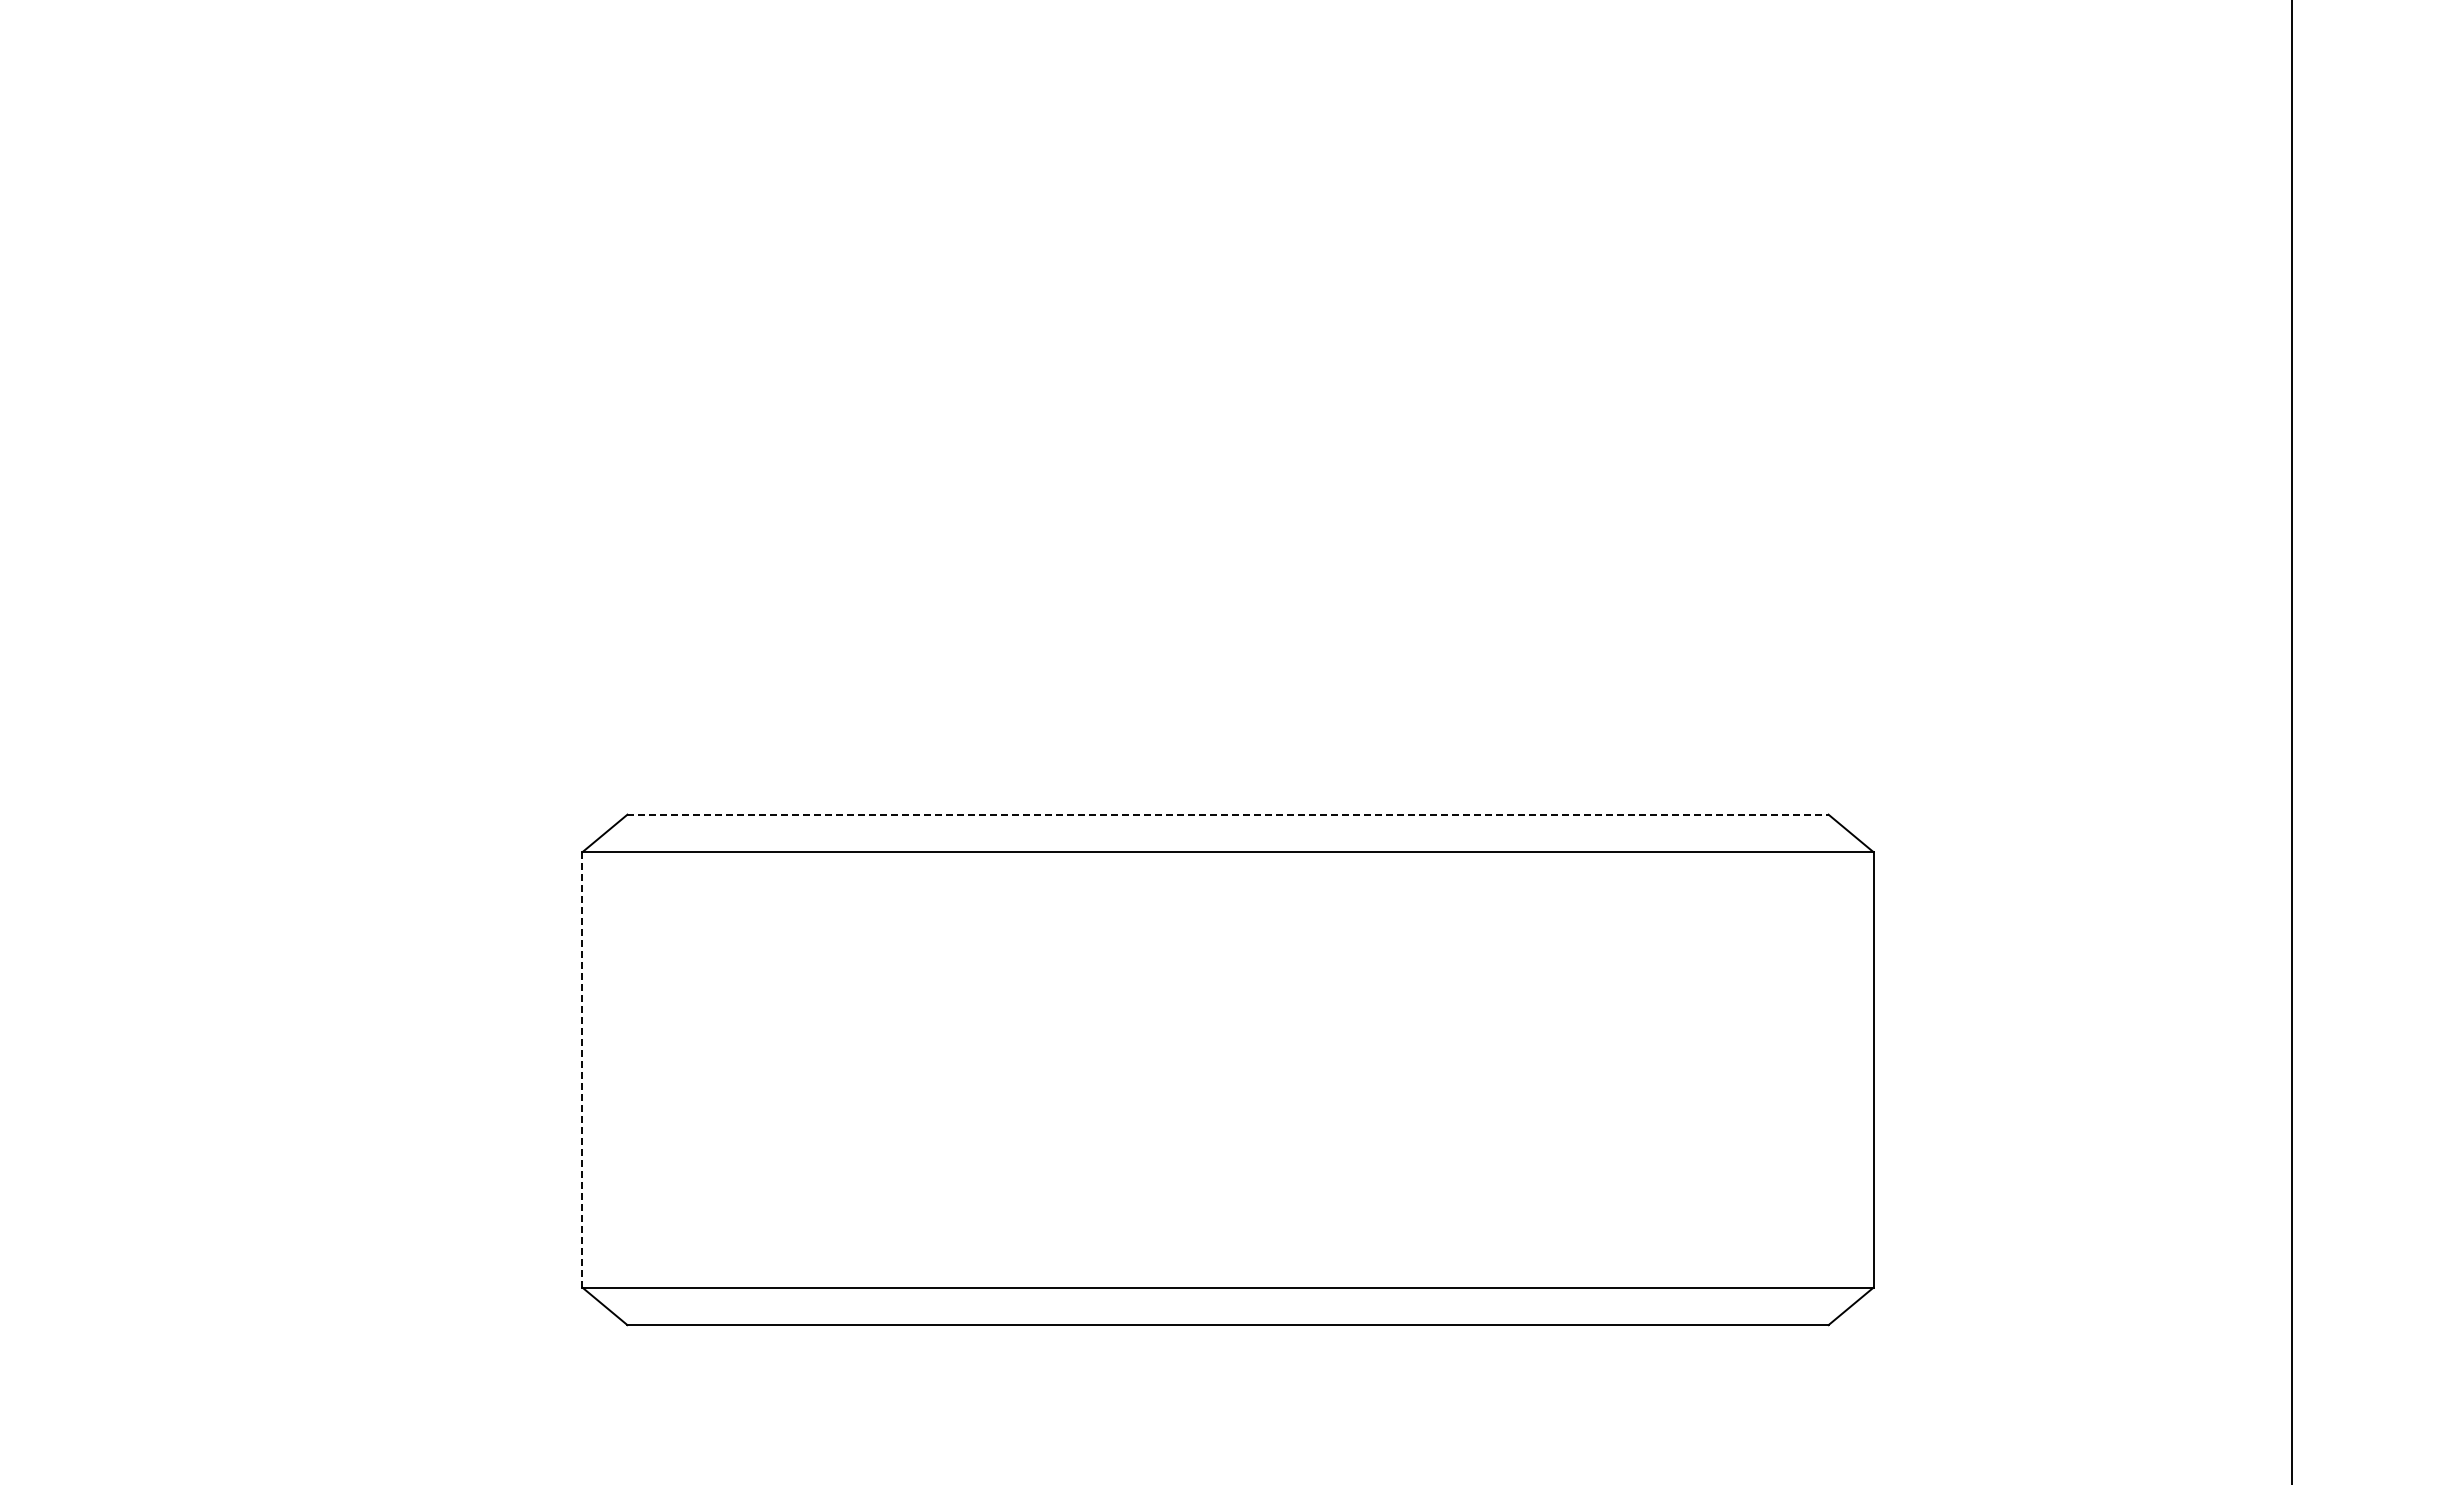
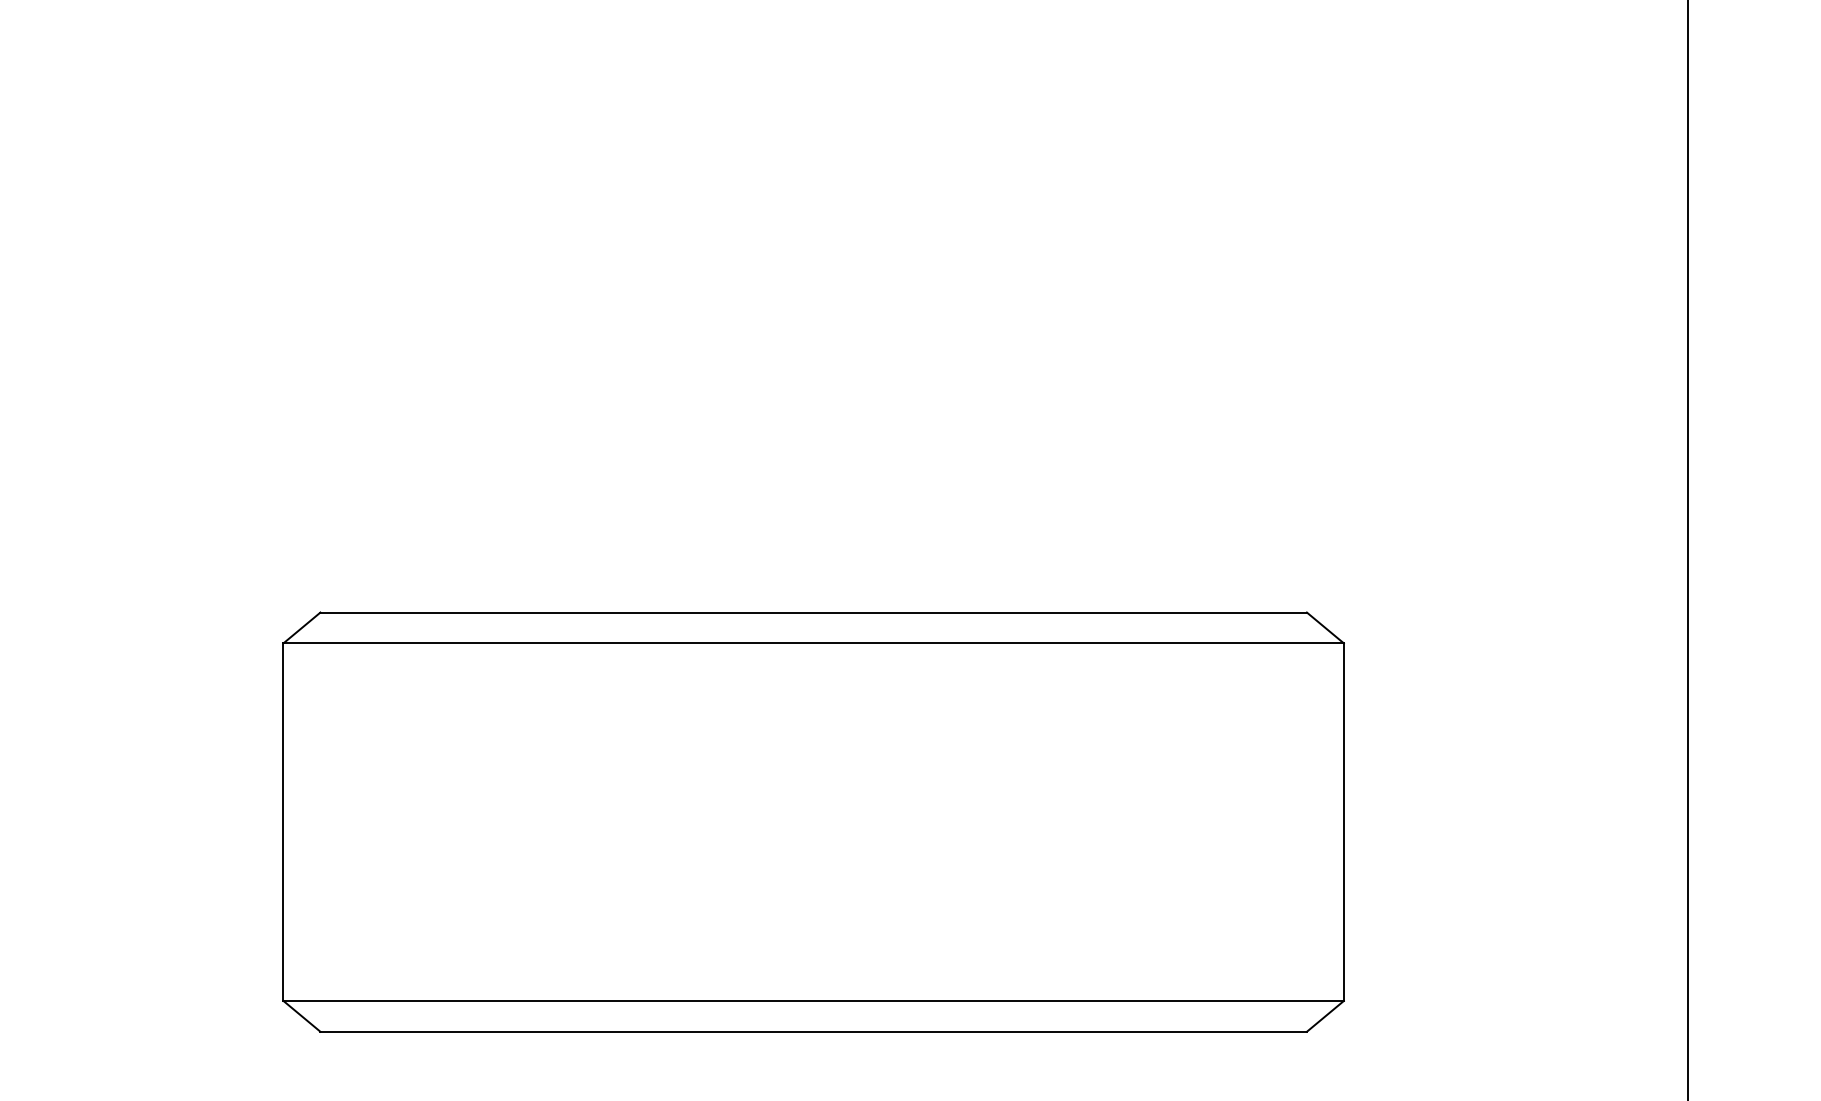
line: (1228, 814) -> (814, 612), dashed -> solid
line: (582, 1069) -> (283, 821), dashed -> solid

